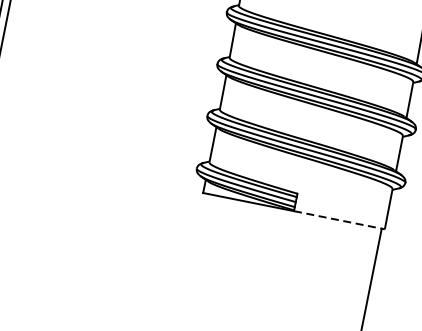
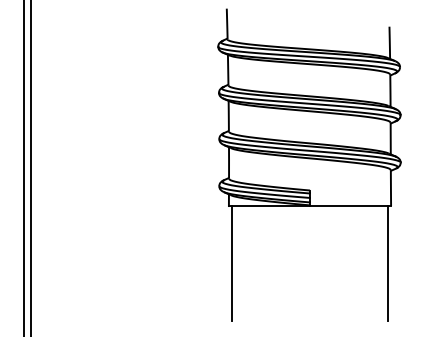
line: (339, 220) -> (350, 206), dashed -> solid
line: (193, 257) -> (231, 263), added

